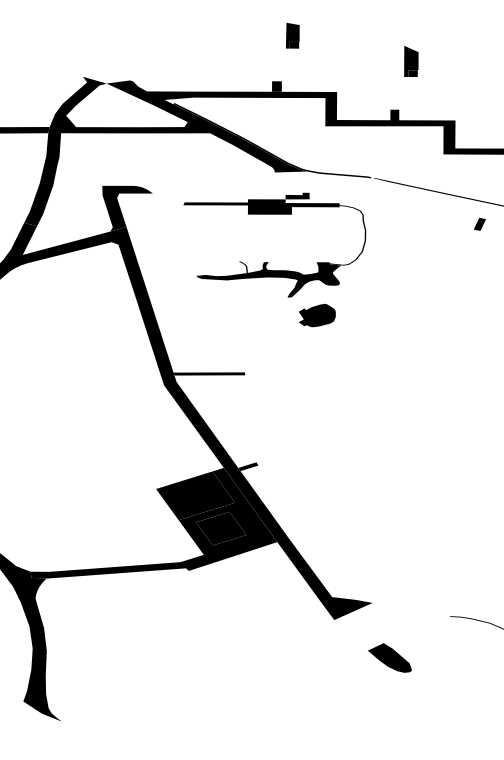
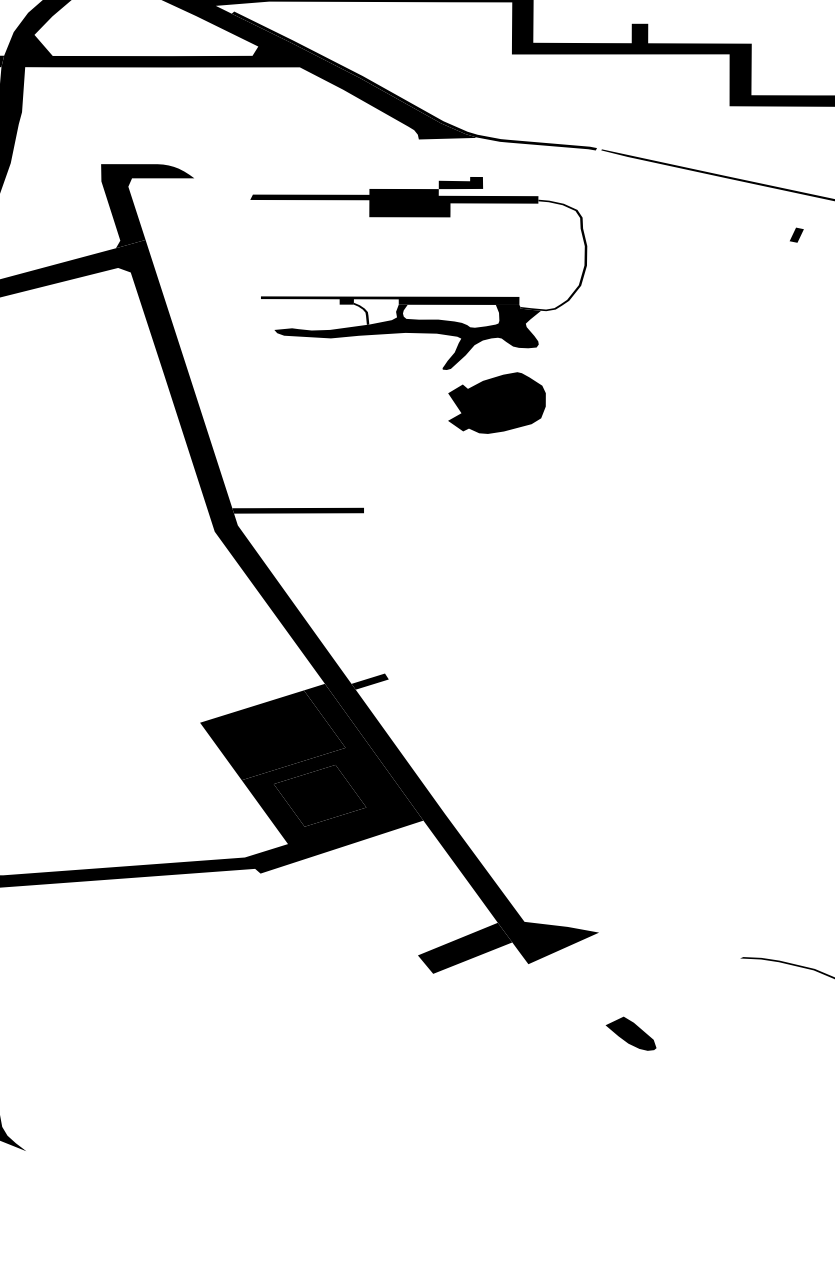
part: (479, 224) -> (795, 235), size x0.62
fill: (259, 259) -> (390, 299), added
part: (317, 315) -> (497, 403), size x1.43
fill: (299, 611) -> (464, 948), added
part: (389, 657) -> (630, 1033), size x0.62

